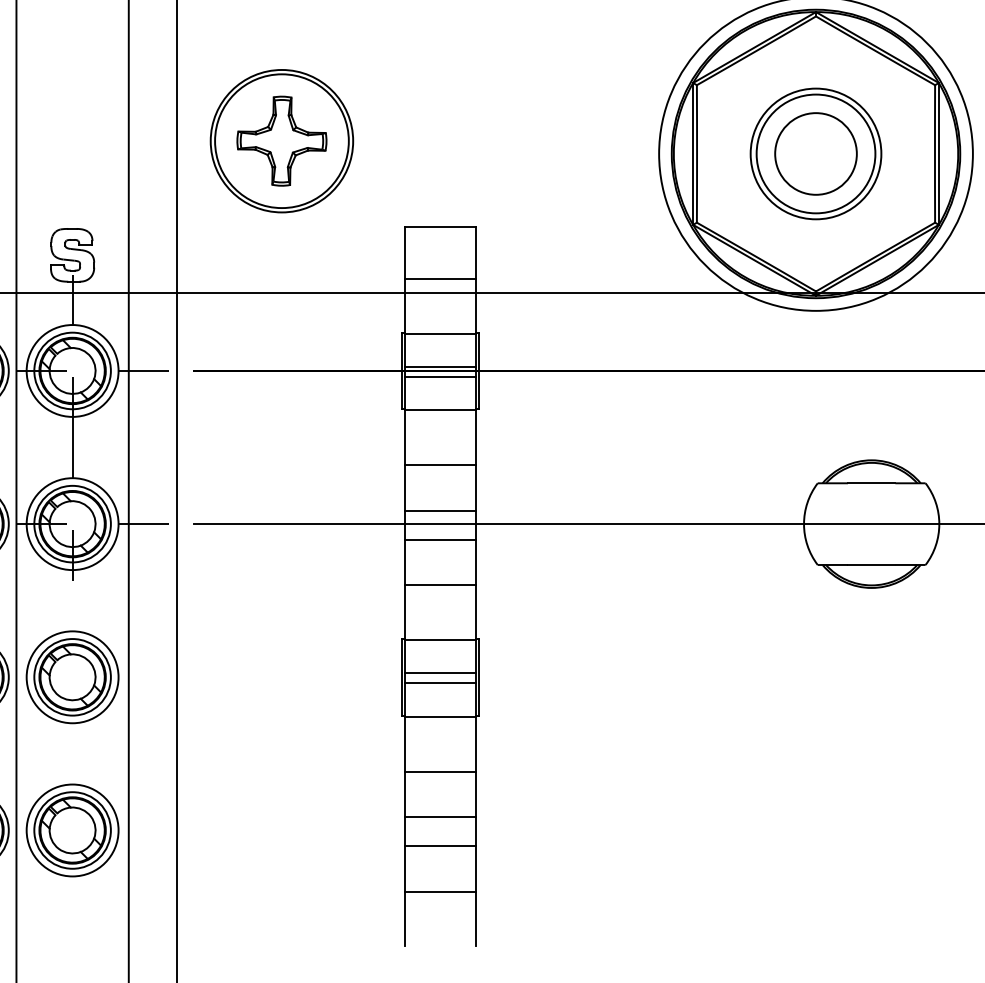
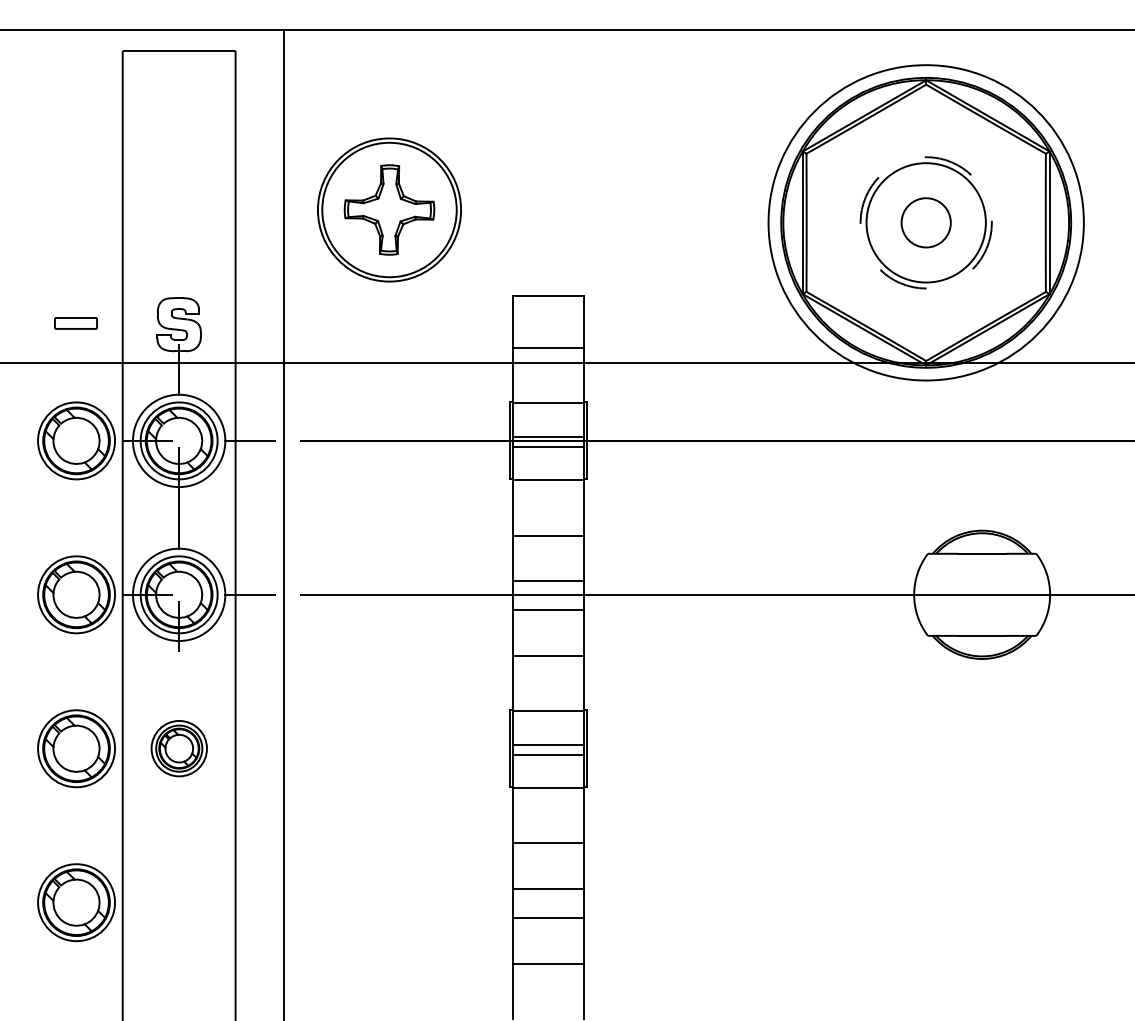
circle: (815, 153) -> (925, 222), solid -> dashed
circle: (816, 153) -> (926, 222), size x0.6
part: (72, 677) -> (179, 748), size x0.6
part: (72, 830) -> (179, 902), removed

